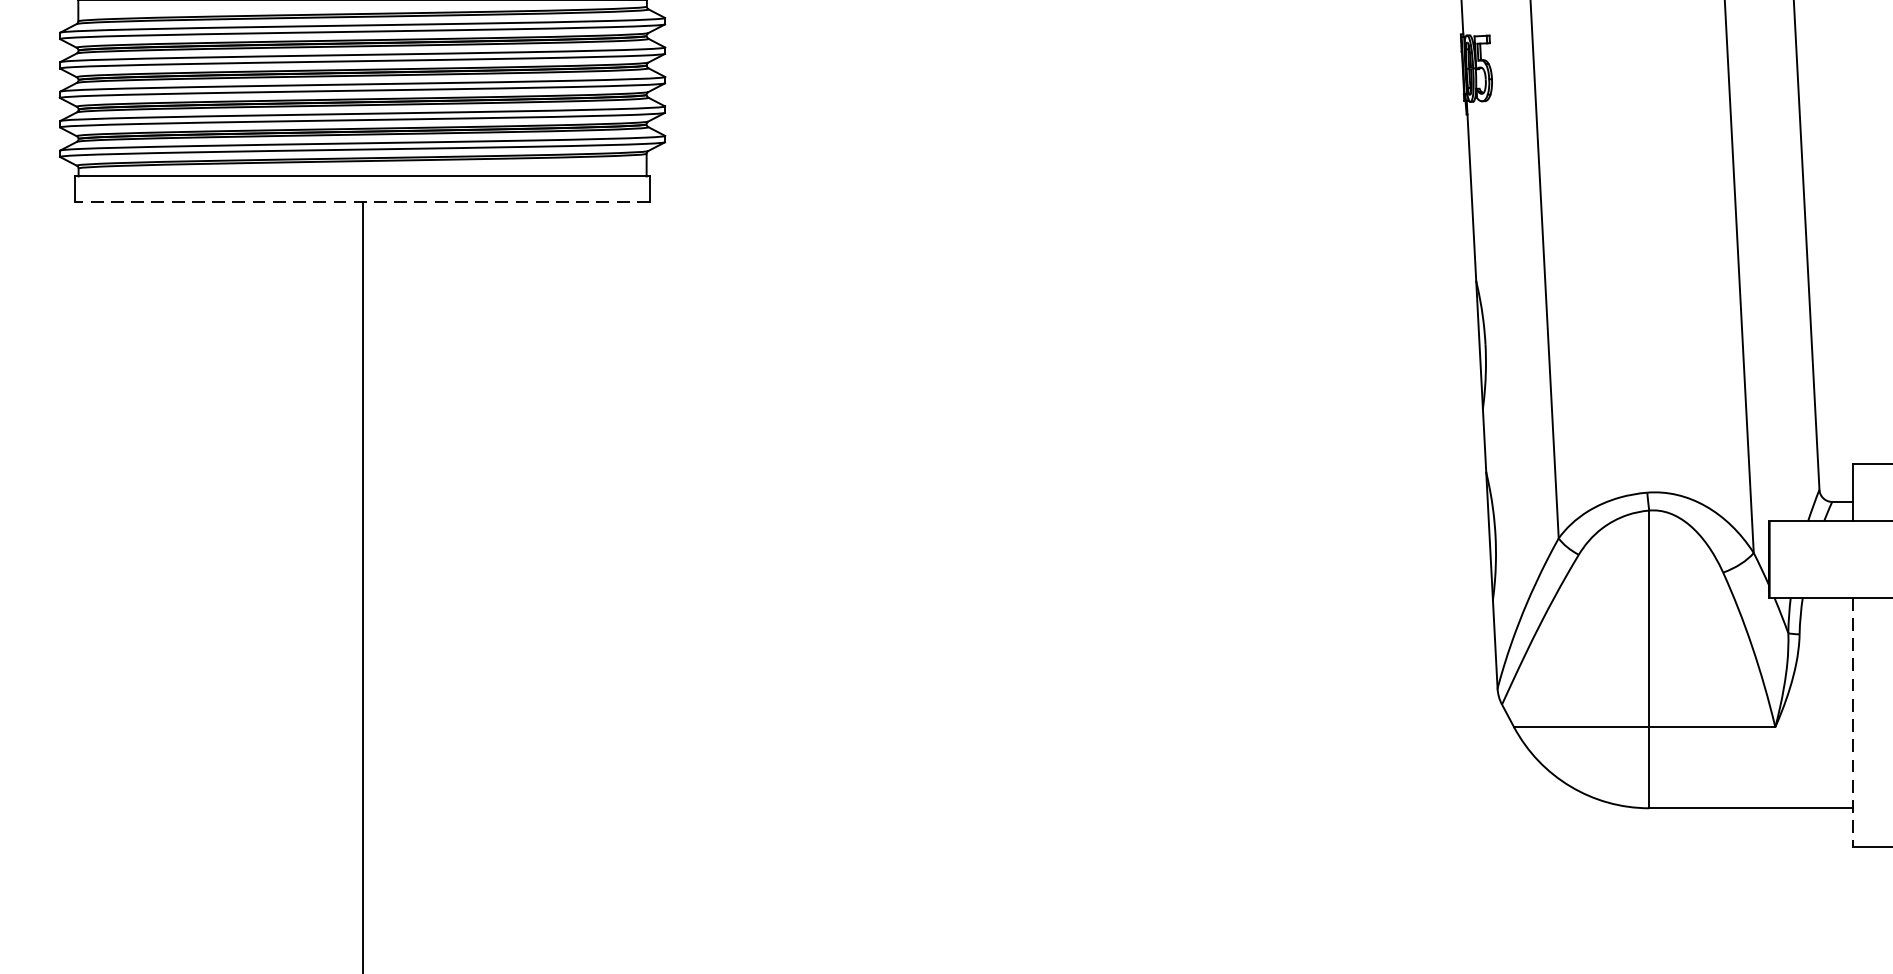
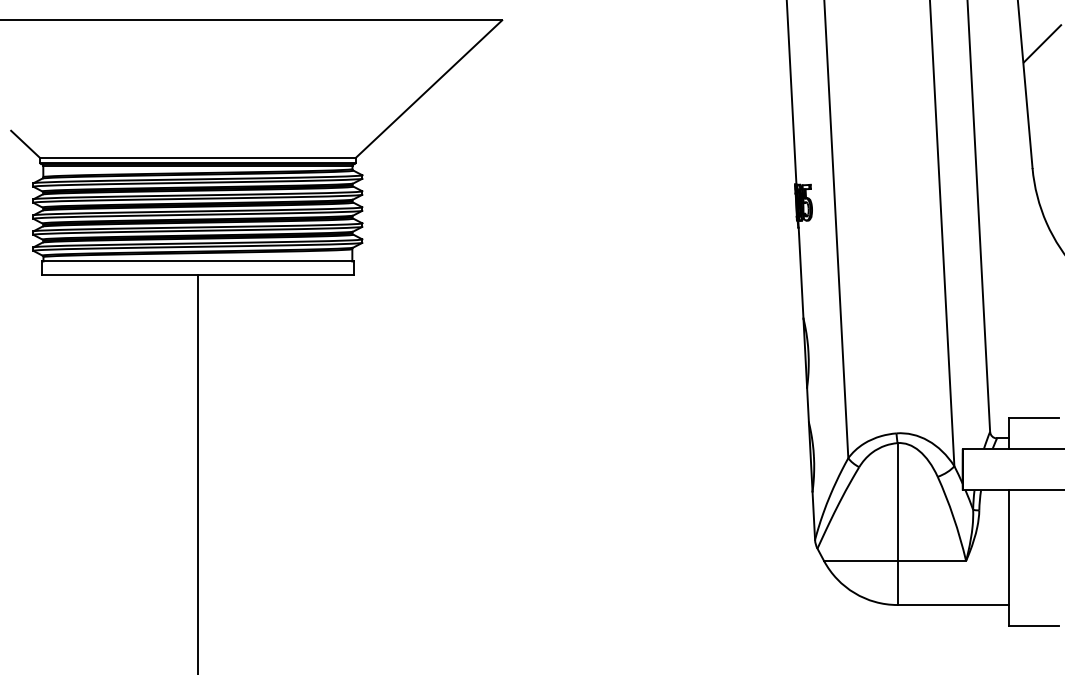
line: (361, 202) -> (197, 275), dashed -> solid
line: (1853, 722) -> (1008, 558), dashed -> solid

